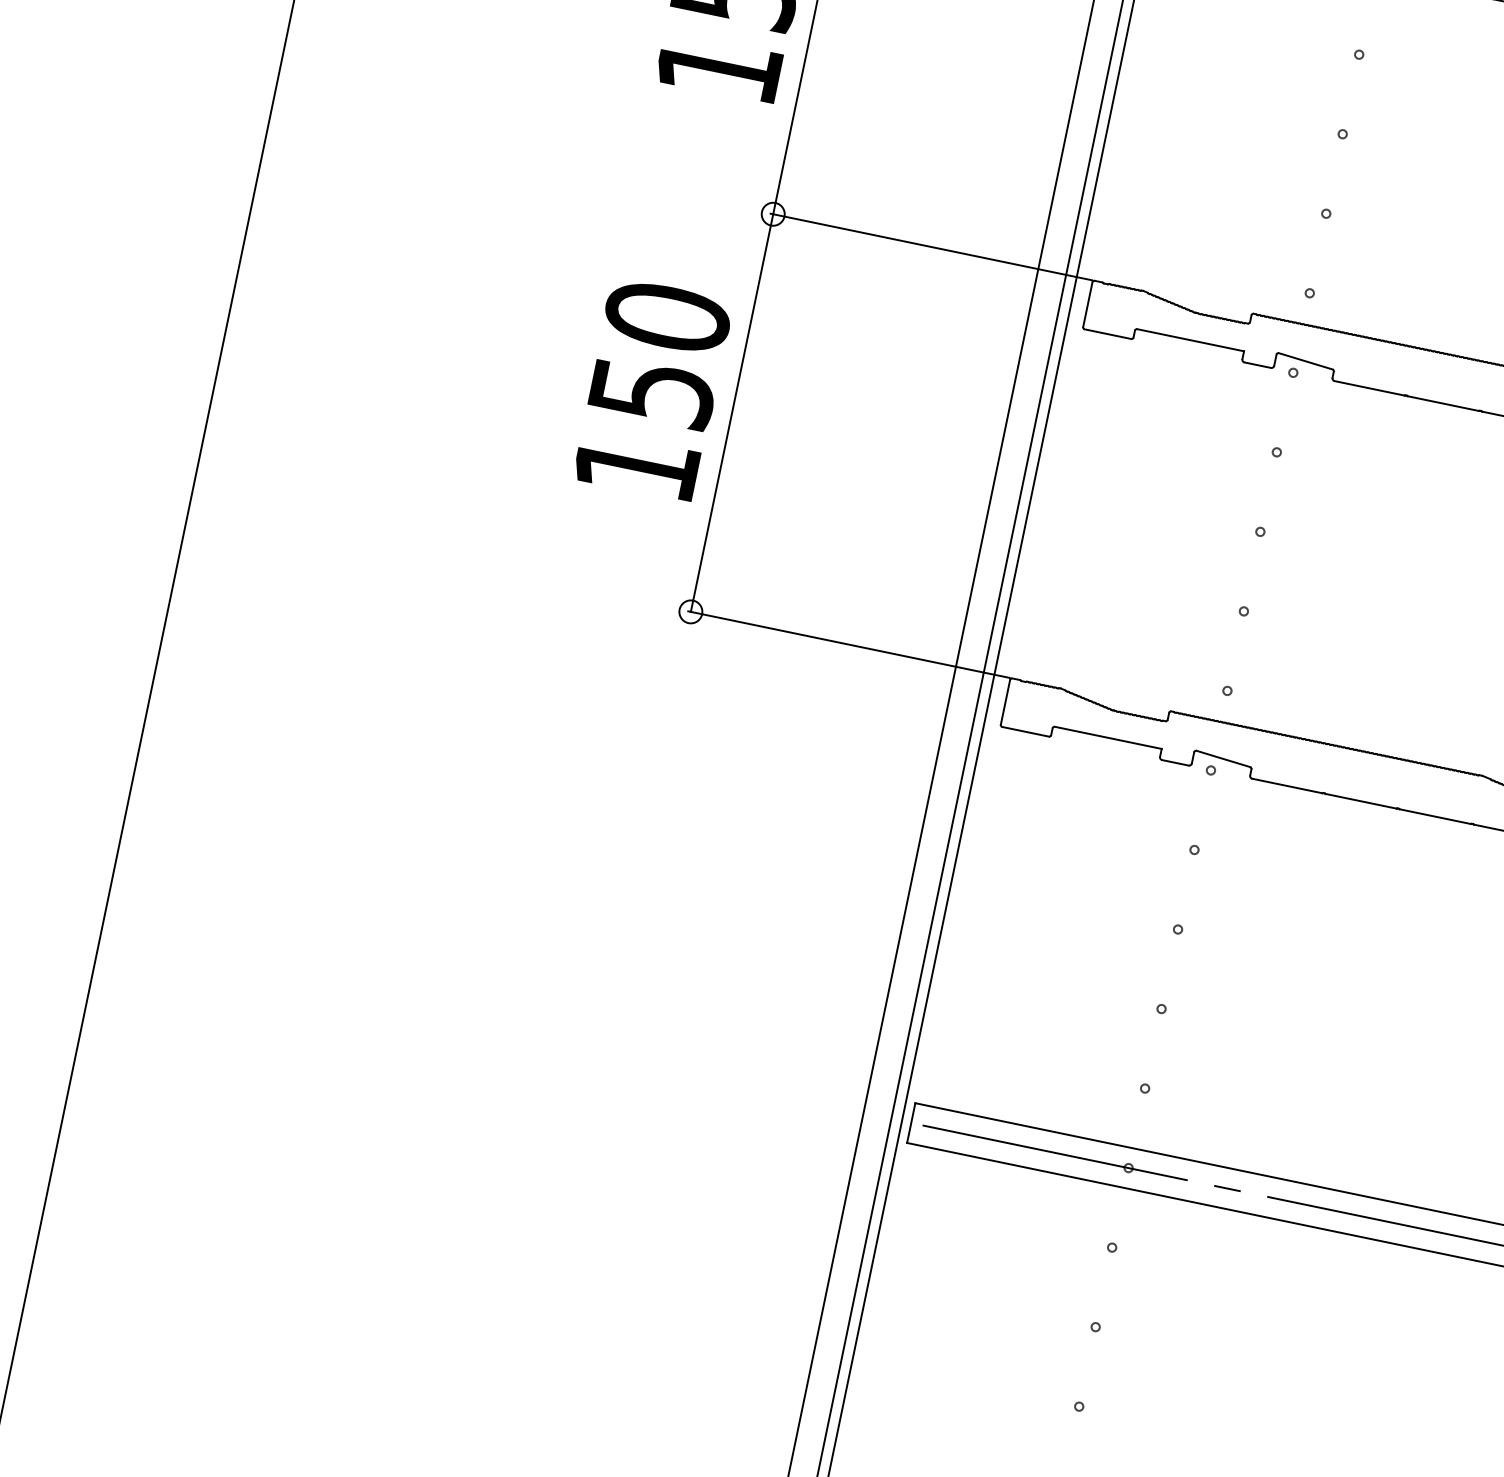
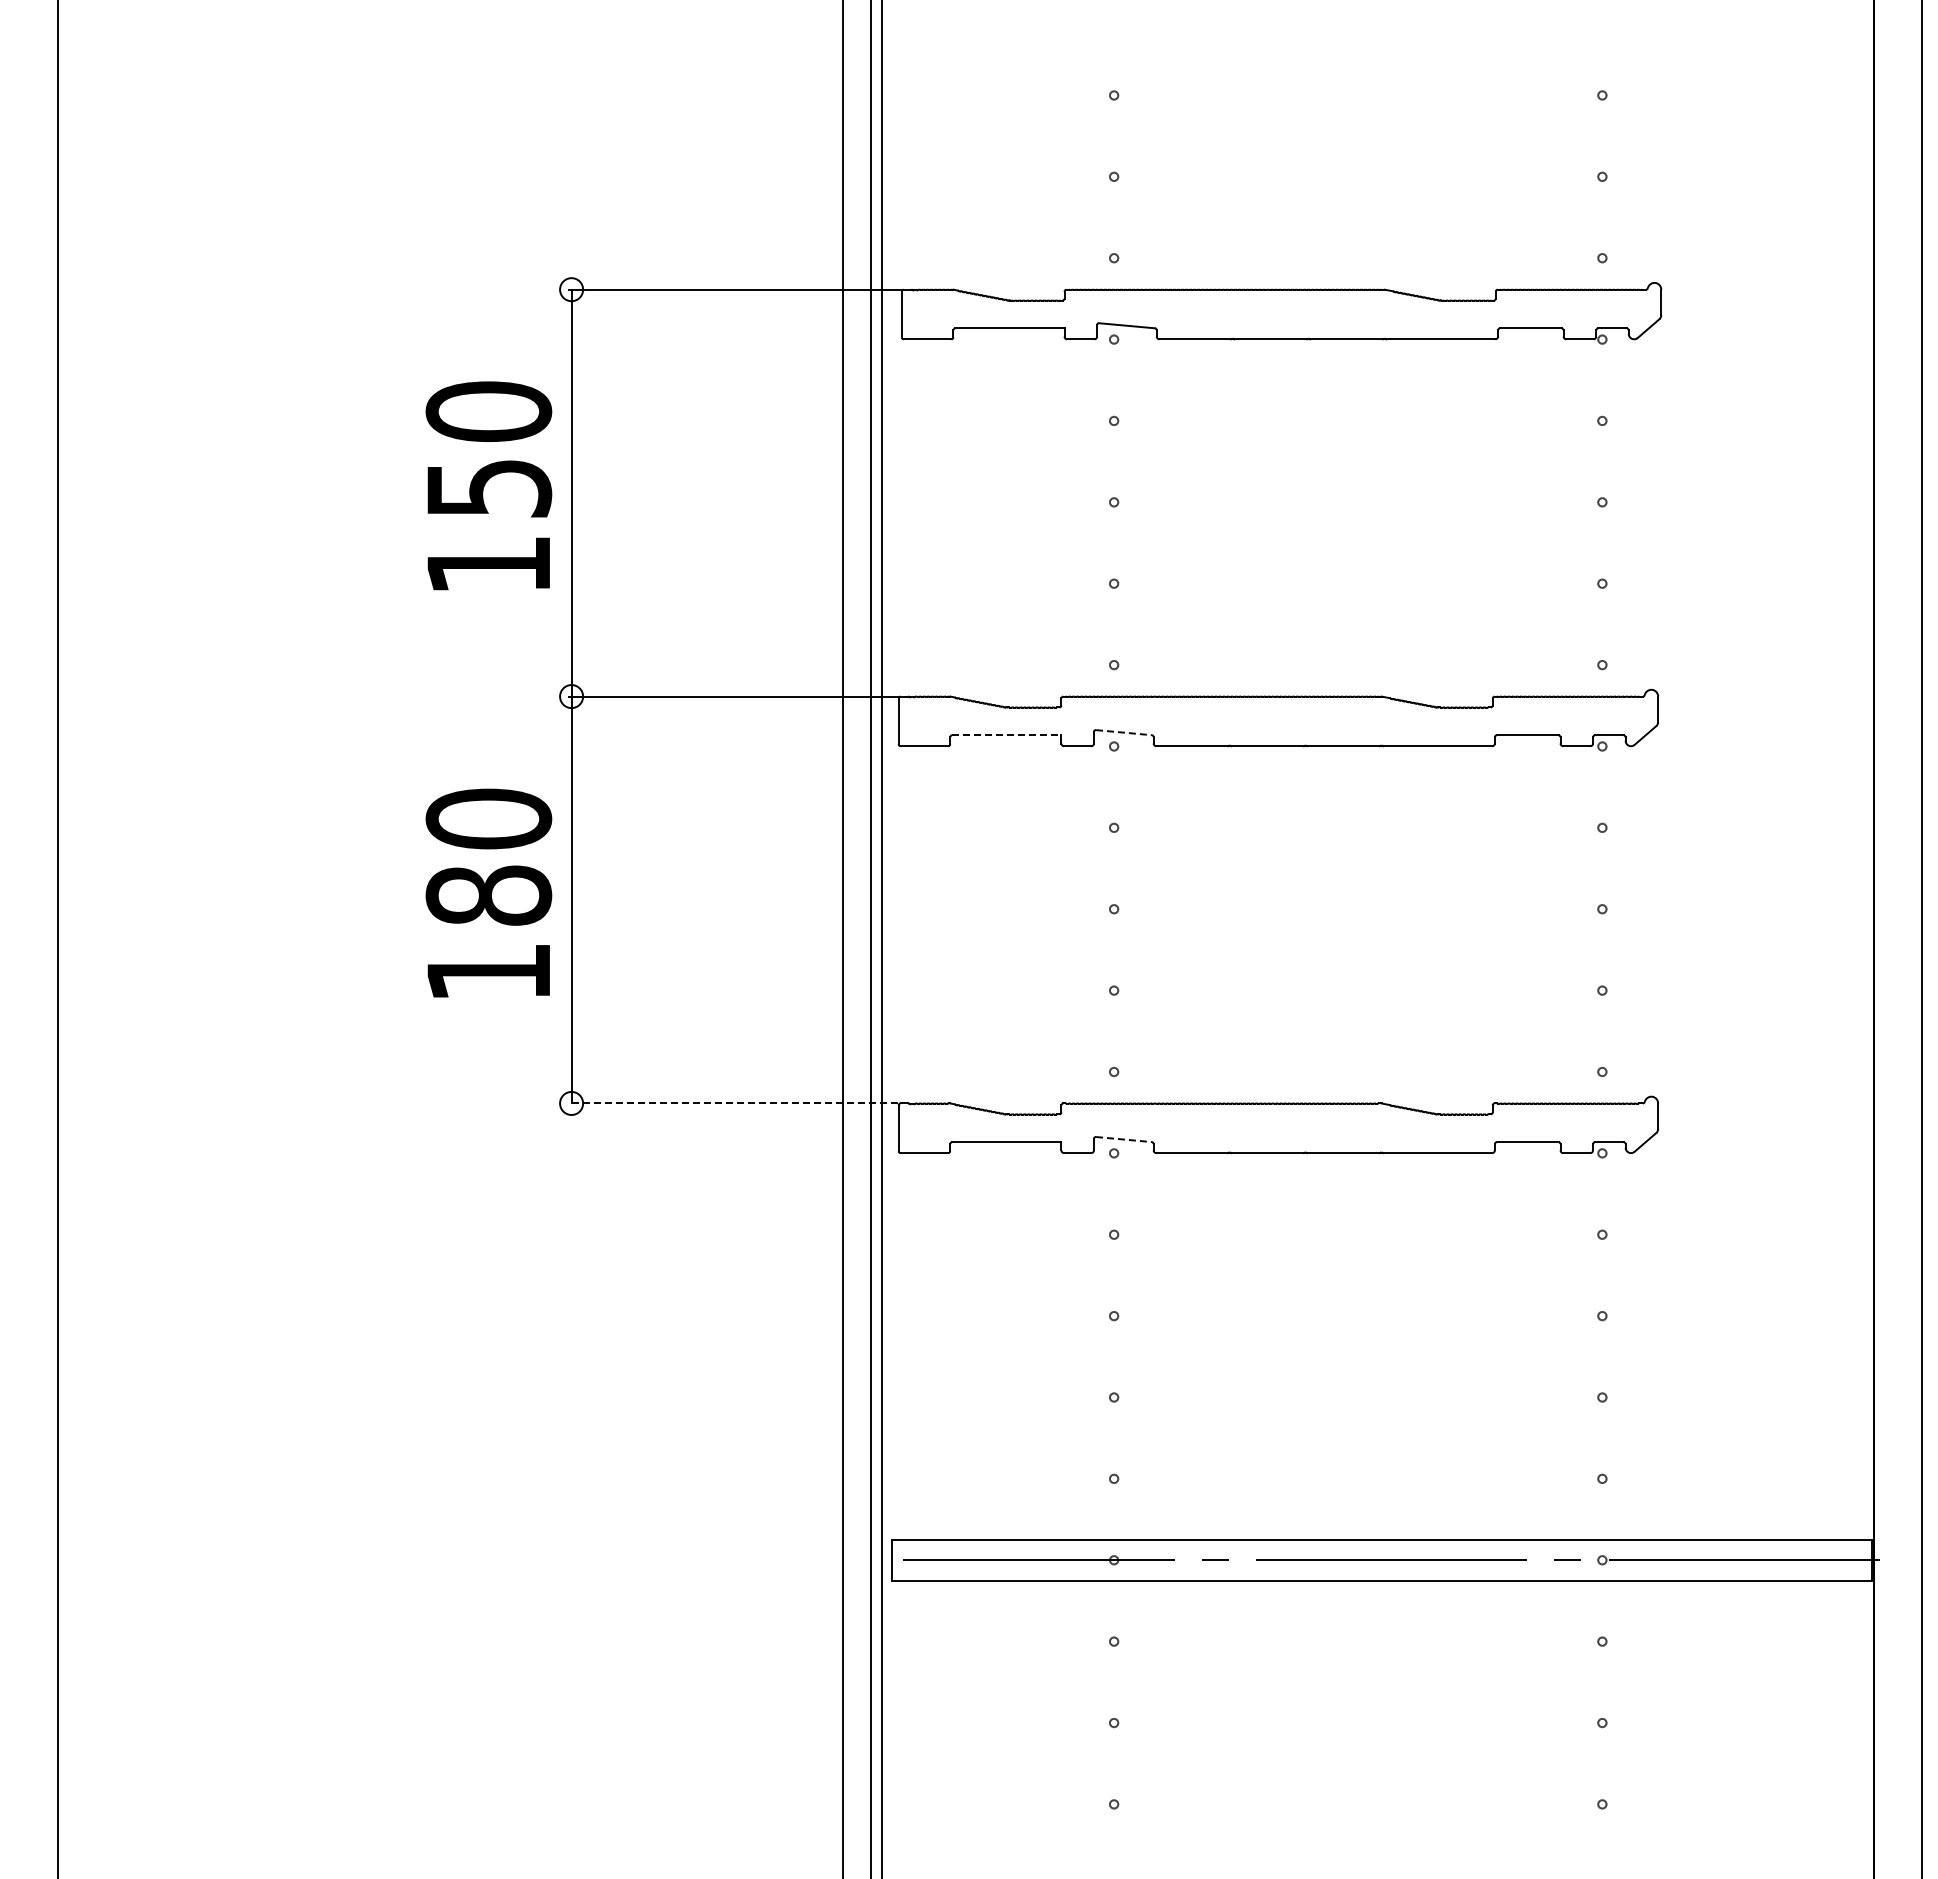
line: (1190, 340) -> (1006, 735), solid -> dashed
line: (1306, 361) -> (1124, 732), solid -> dashed
text: (651, 391) -> (488, 895), 150 -> 180
line: (848, 644) -> (732, 1103), solid -> dashed
line: (1223, 759) -> (1124, 1139), solid -> dashed

